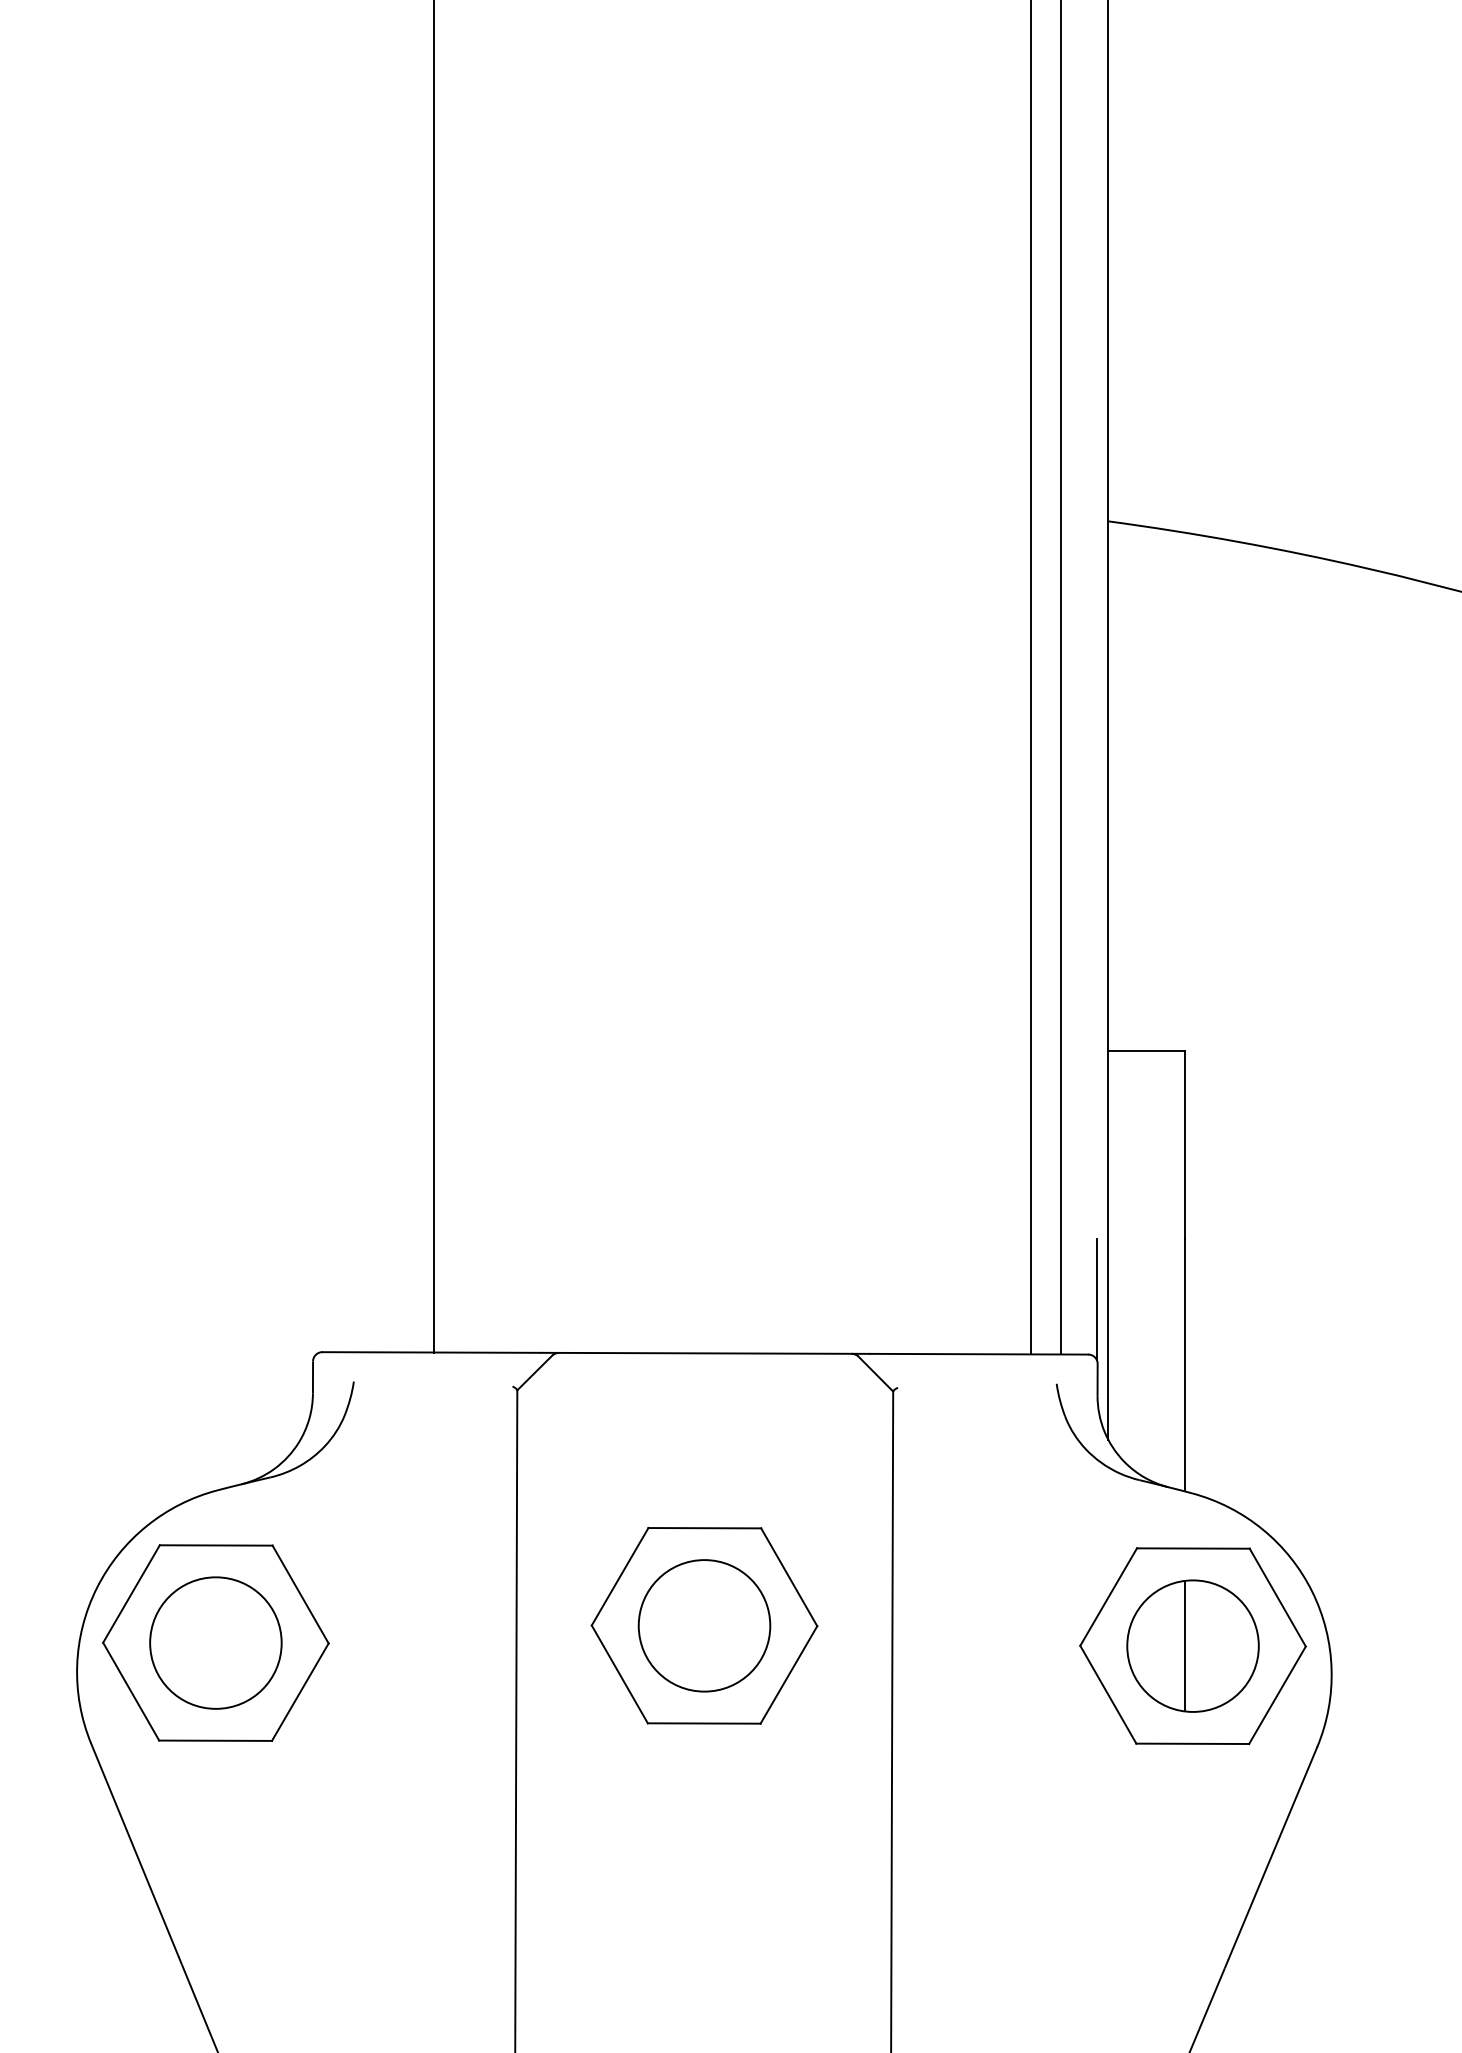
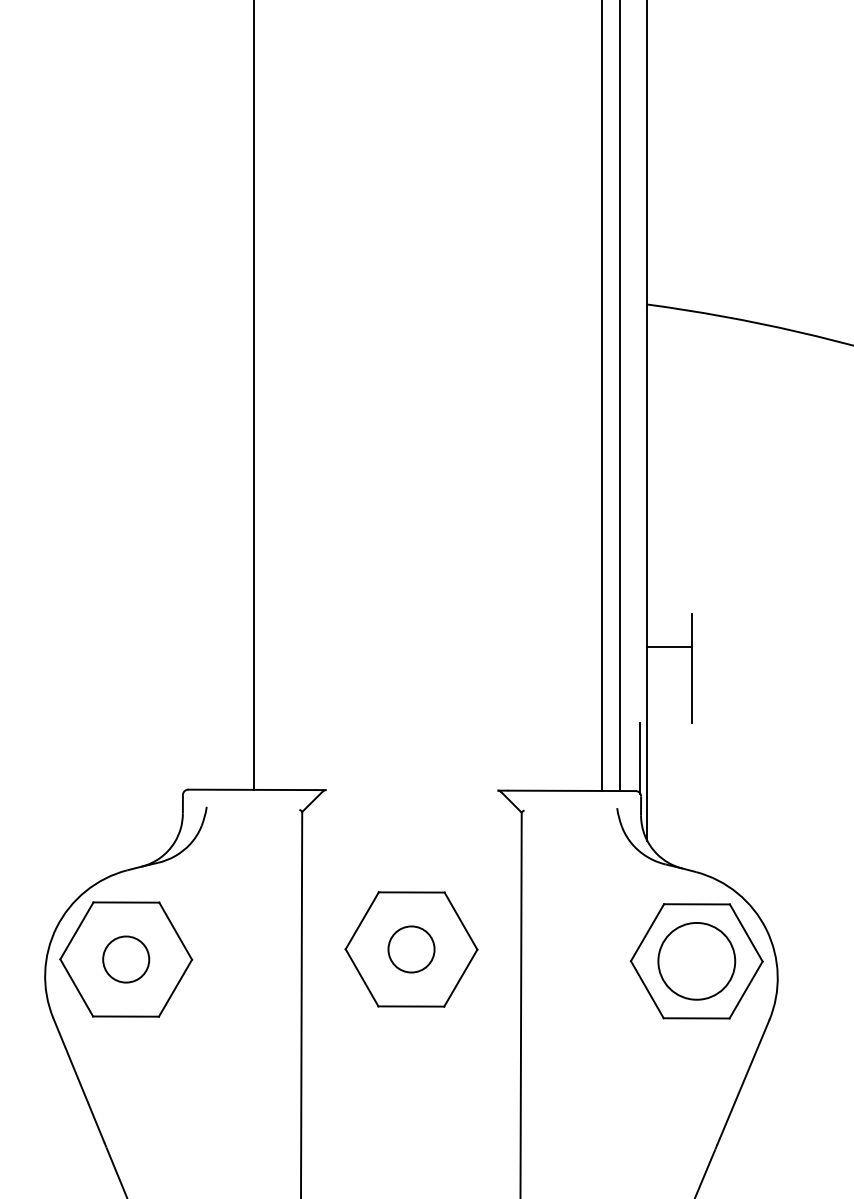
line: (1146, 1050) -> (669, 646), moved
line: (704, 1353) -> (411, 790), removed
line: (1185, 1363) -> (692, 796), removed
circle: (704, 1625) -> (411, 949), size x0.6
circle: (214, 1643) -> (125, 959), size x0.6
line: (1185, 1646) -> (692, 961), removed

